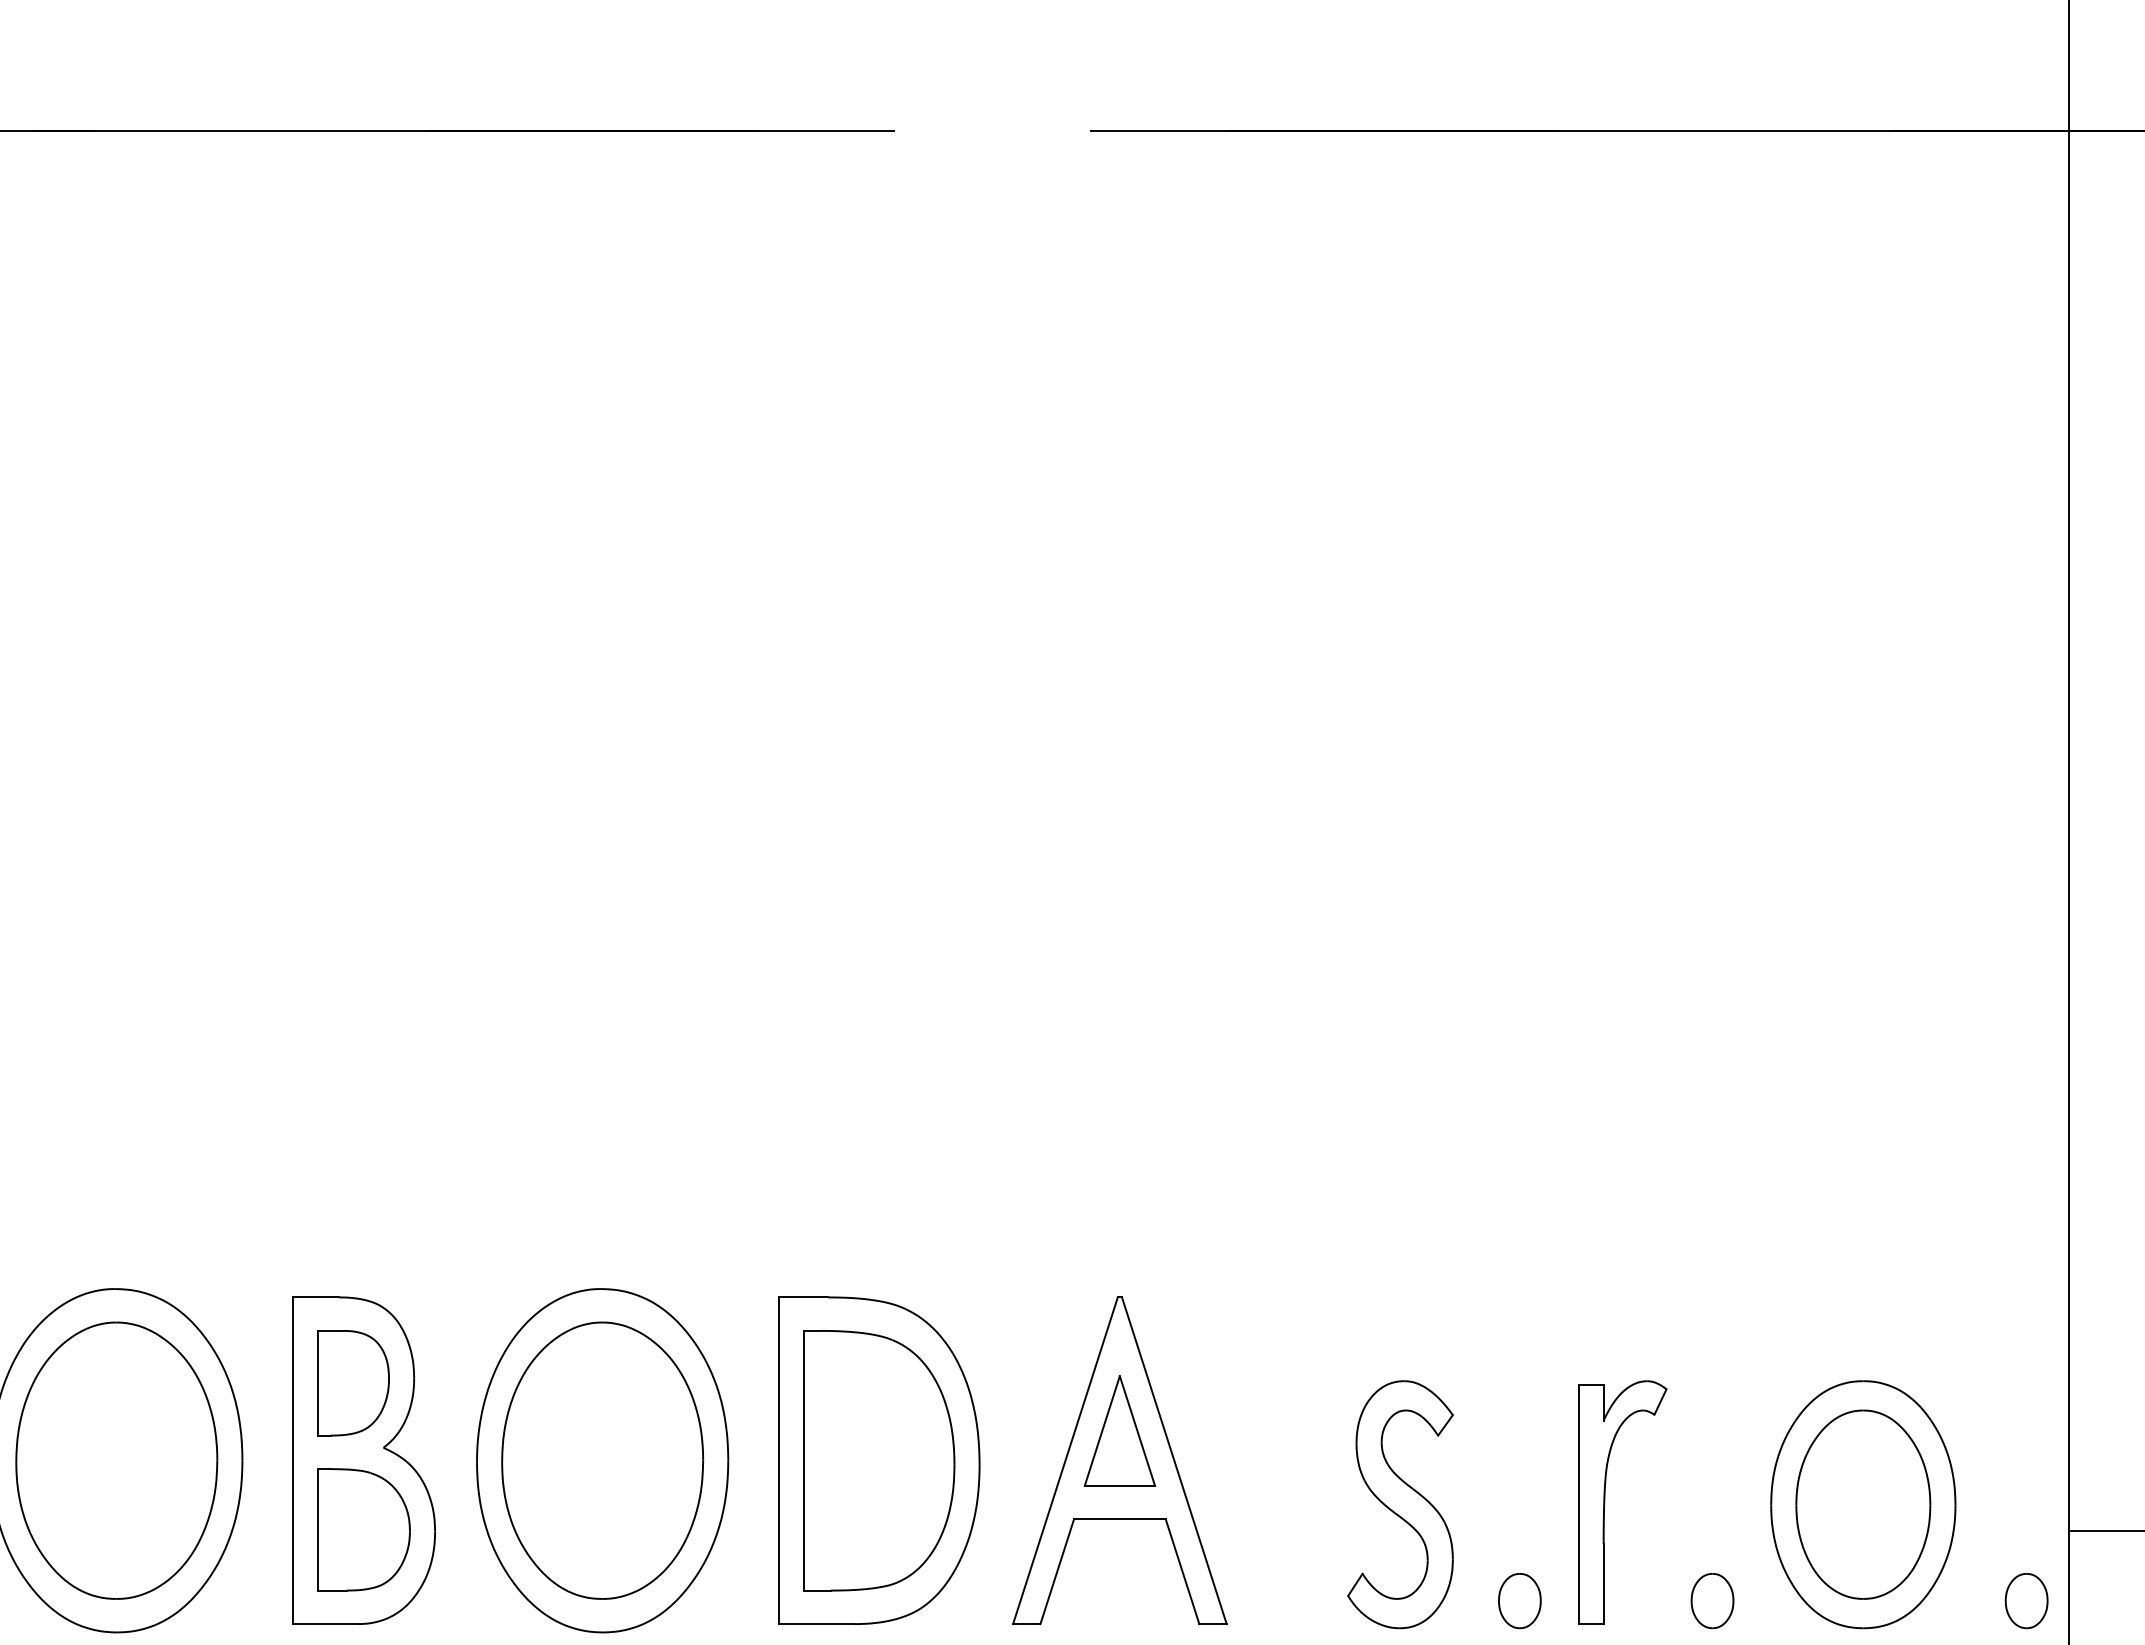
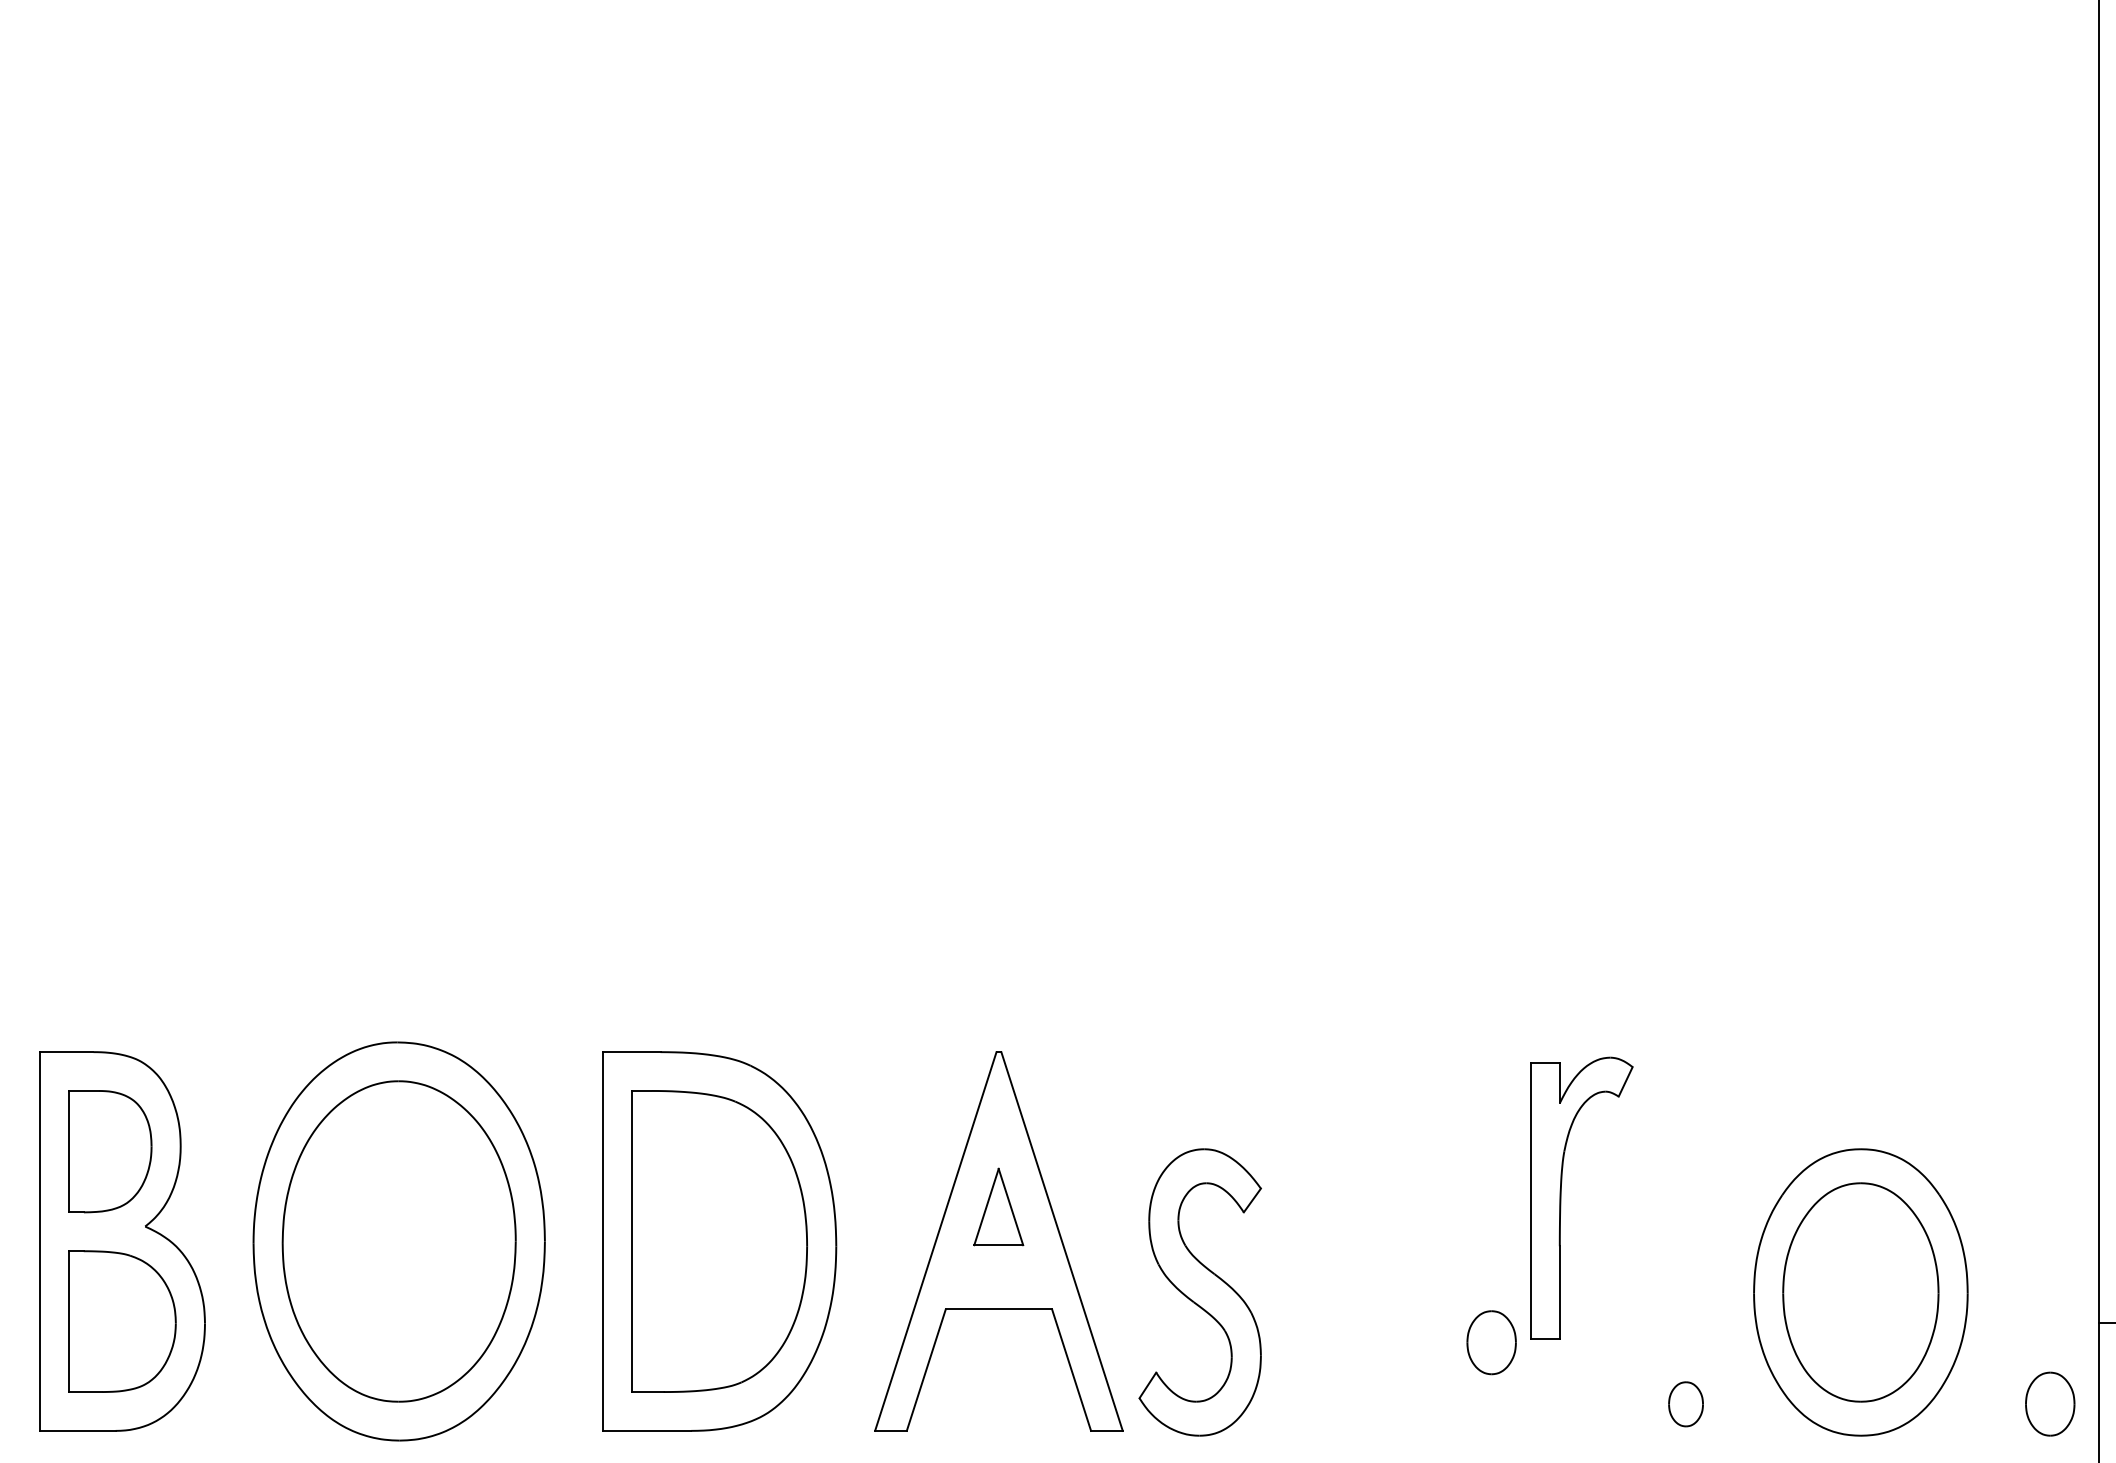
part: (1119, 1430) -> (998, 1206), size x0.6
part: (1605, 1502) -> (1561, 1198), moved
part: (1400, 1504) -> (1200, 1292), moved
part: (1519, 1601) -> (1491, 1343), moved
part: (1712, 1601) -> (1686, 1404), size x0.7

